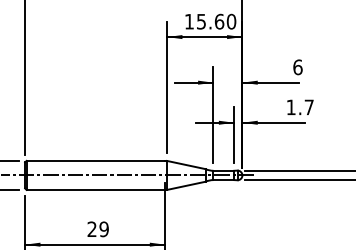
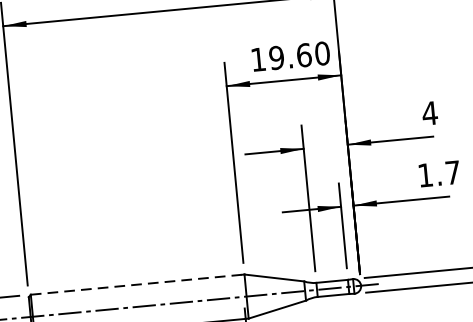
text: (201, 21) -> (276, 57), 15.60 -> 19.60
text: (297, 67) -> (429, 113), 6 -> 4
line: (96, 160) -> (137, 283), solid -> dashed

